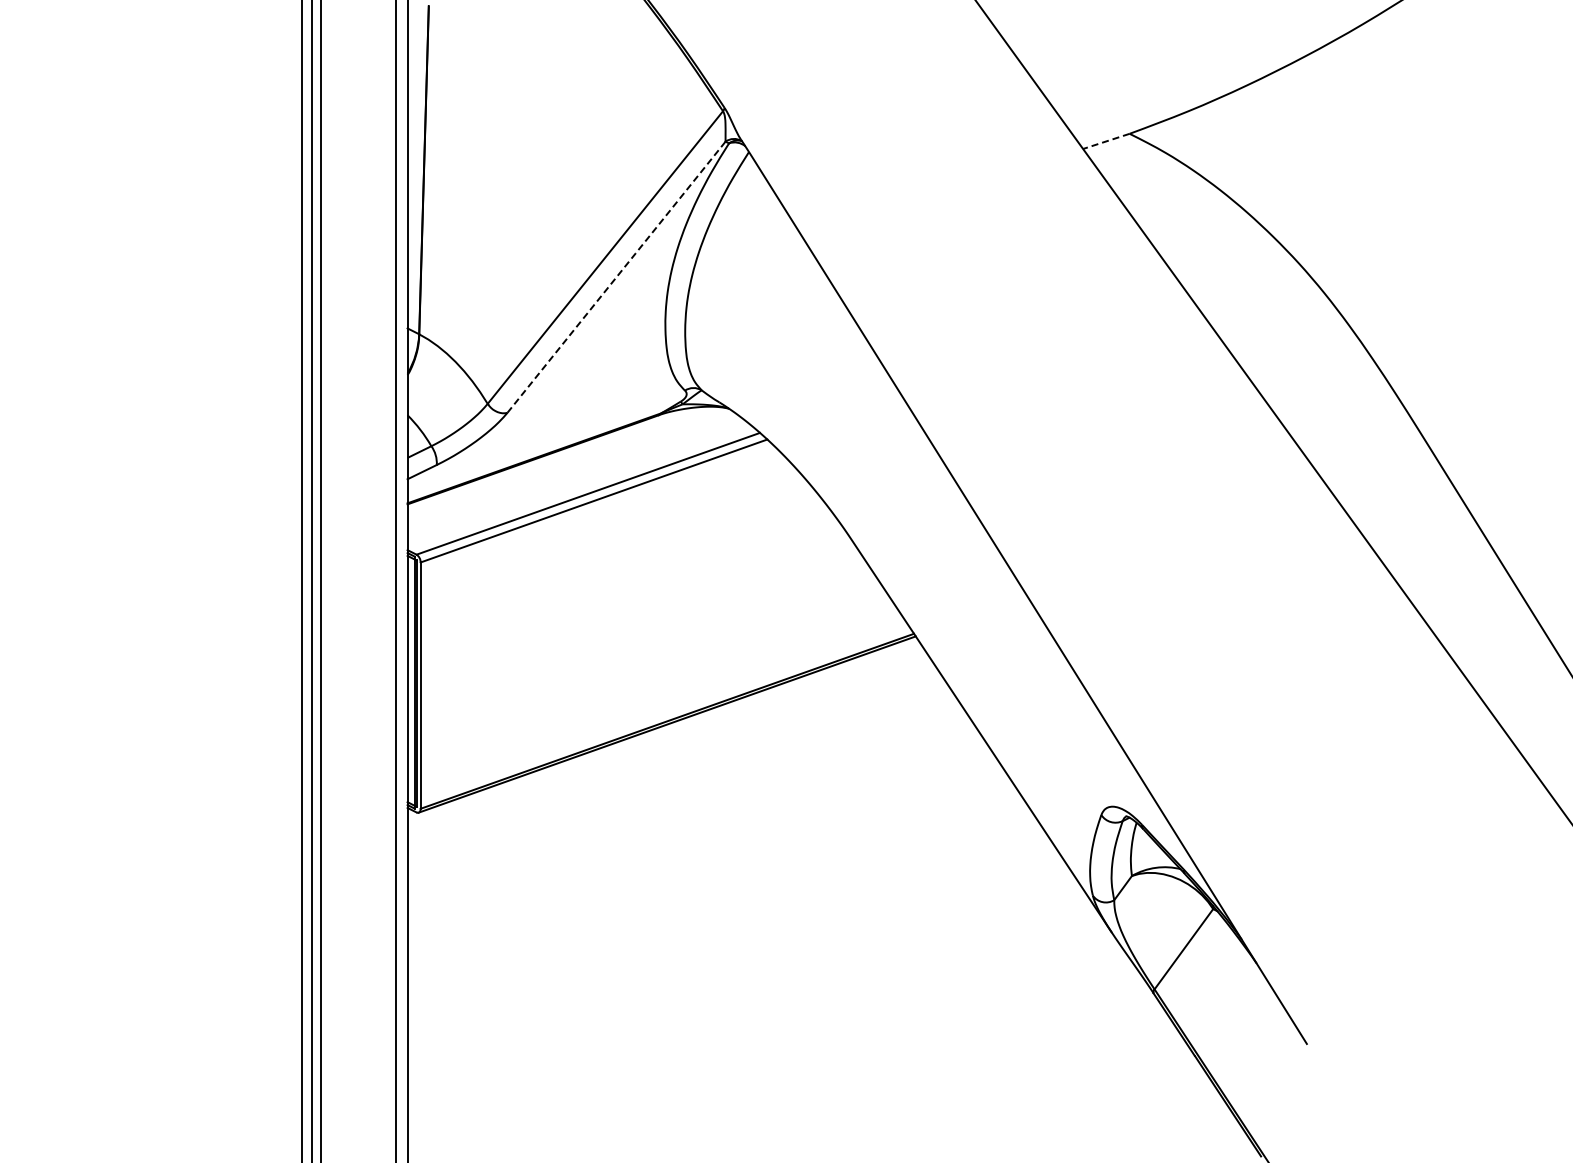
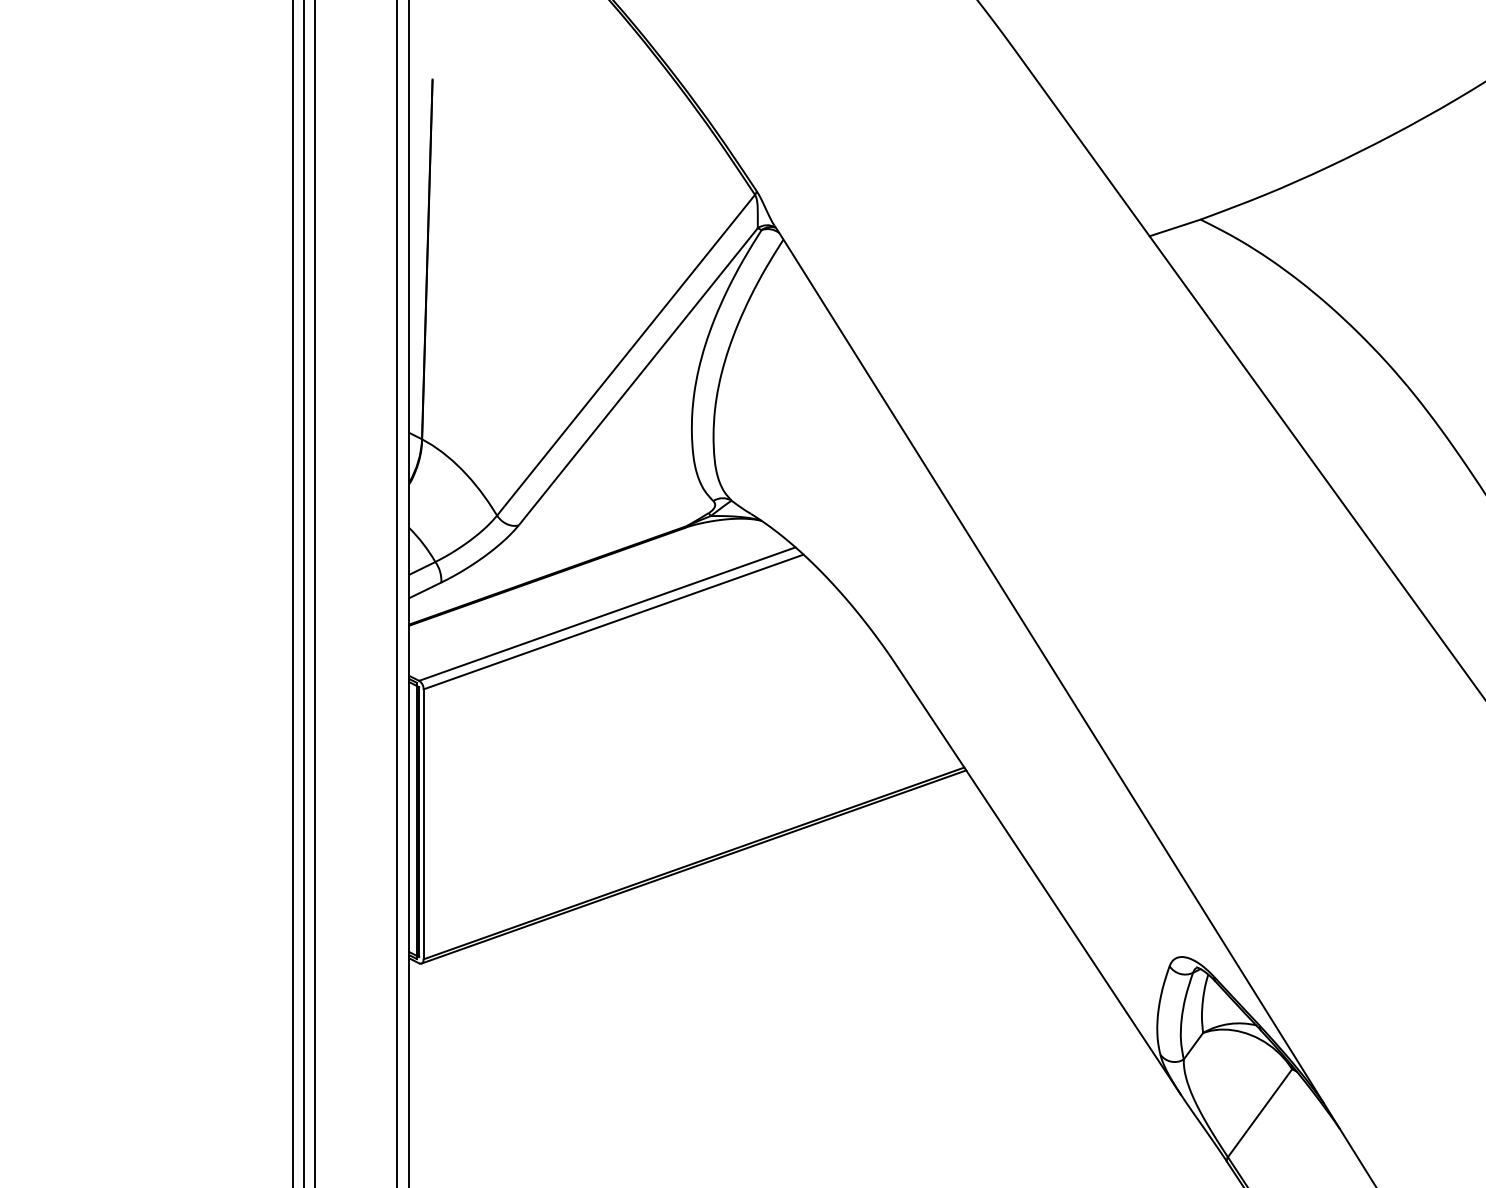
line: (1105, 141) -> (1174, 228), dashed -> solid
line: (617, 276) -> (639, 375), dashed -> solid

